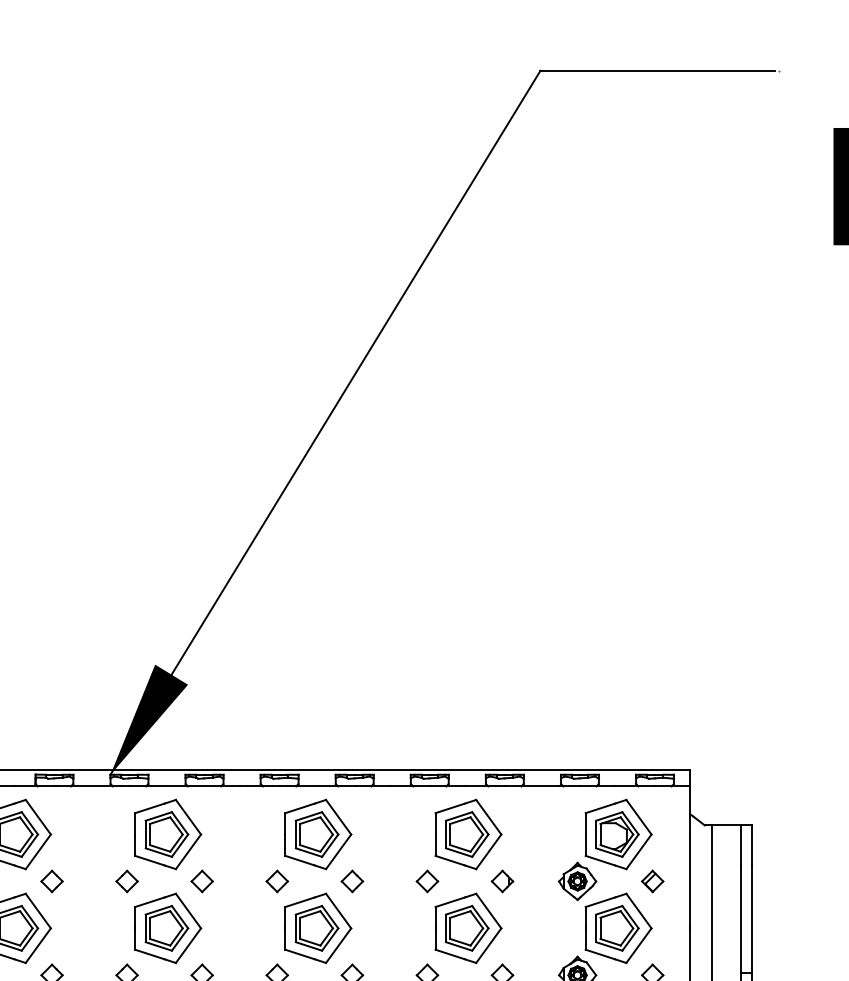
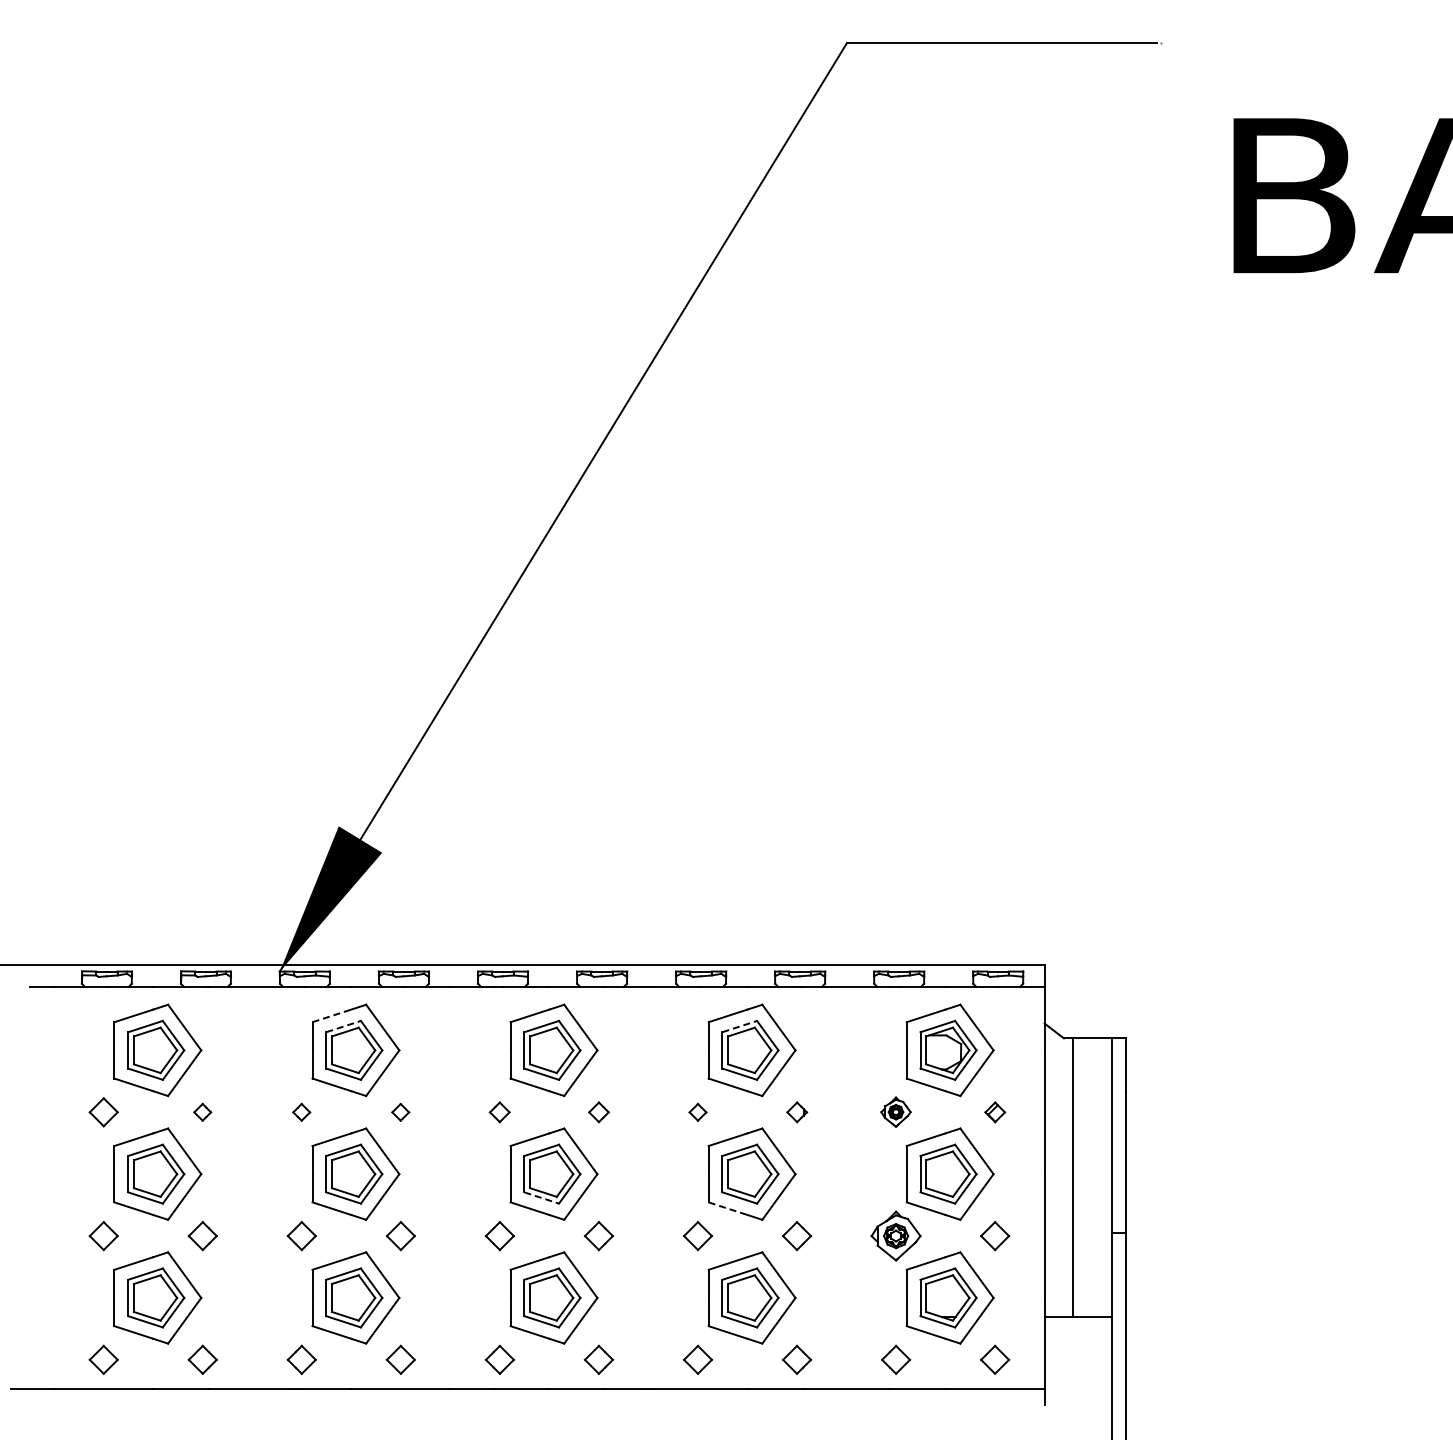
line: (150, 808) -> (332, 1015), solid -> dashed
line: (159, 816) -> (344, 1026), solid -> dashed
line: (459, 816) -> (740, 1026), solid -> dashed
part: (577, 880) -> (895, 1111), size x0.6
part: (51, 881) -> (202, 1112), size x0.6
part: (126, 881) -> (301, 1112), size x0.6
part: (201, 881) -> (400, 1112), size x0.6
part: (276, 881) -> (499, 1112), size x0.7
part: (352, 881) -> (598, 1112), size x0.7
part: (427, 881) -> (697, 1112), size x0.6
part: (502, 881) -> (797, 1112), size x0.7
part: (652, 881) -> (995, 1112), size x0.7
line: (309, 946) -> (542, 1198), solid -> dashed
line: (450, 954) -> (728, 1208), solid -> dashed

